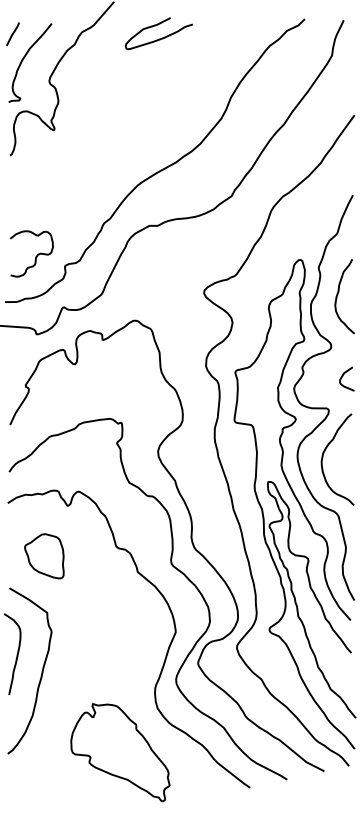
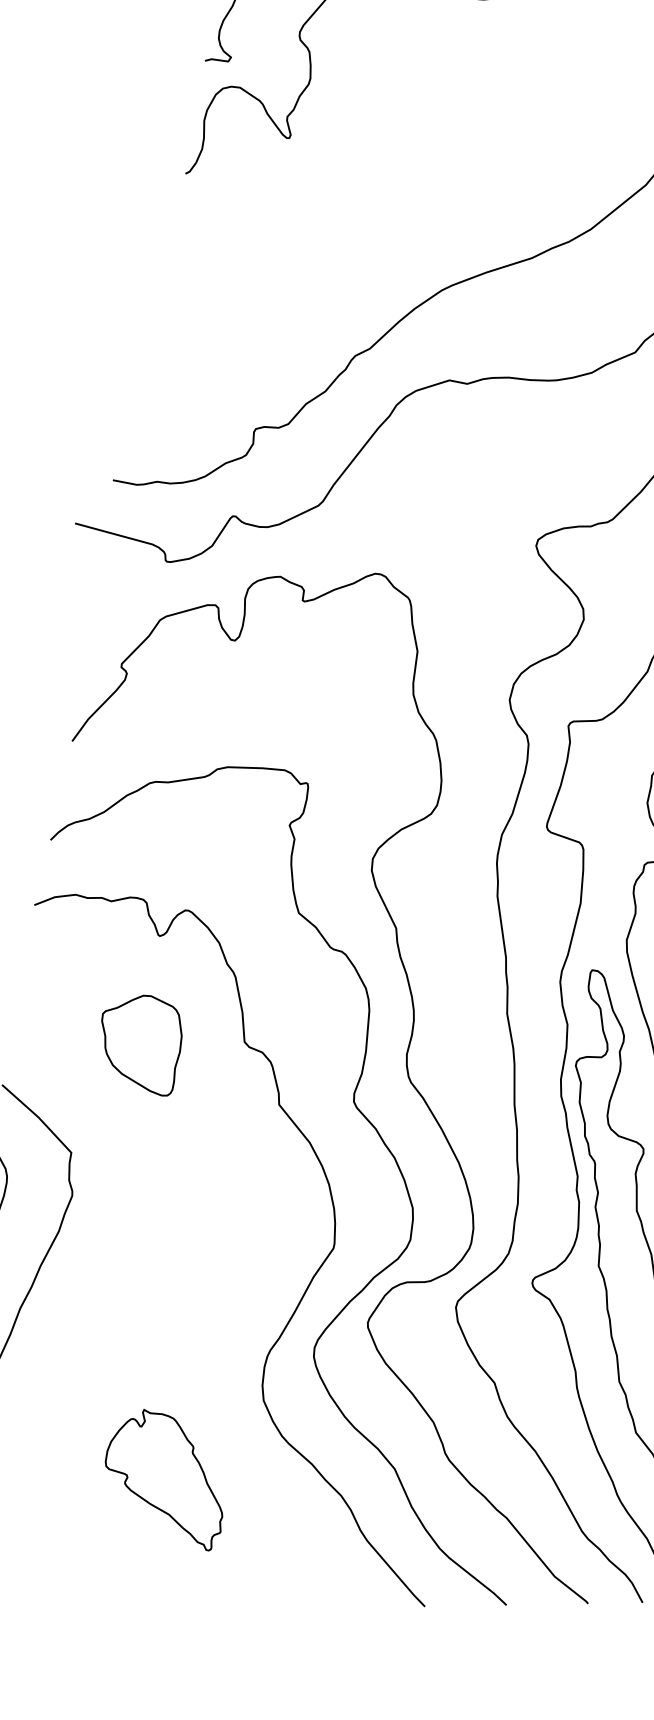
curve: (35, 256) -> (196, 396), removed
part: (44, 556) -> (139, 1042), moved
part: (120, 752) -> (166, 1477), size x0.6

